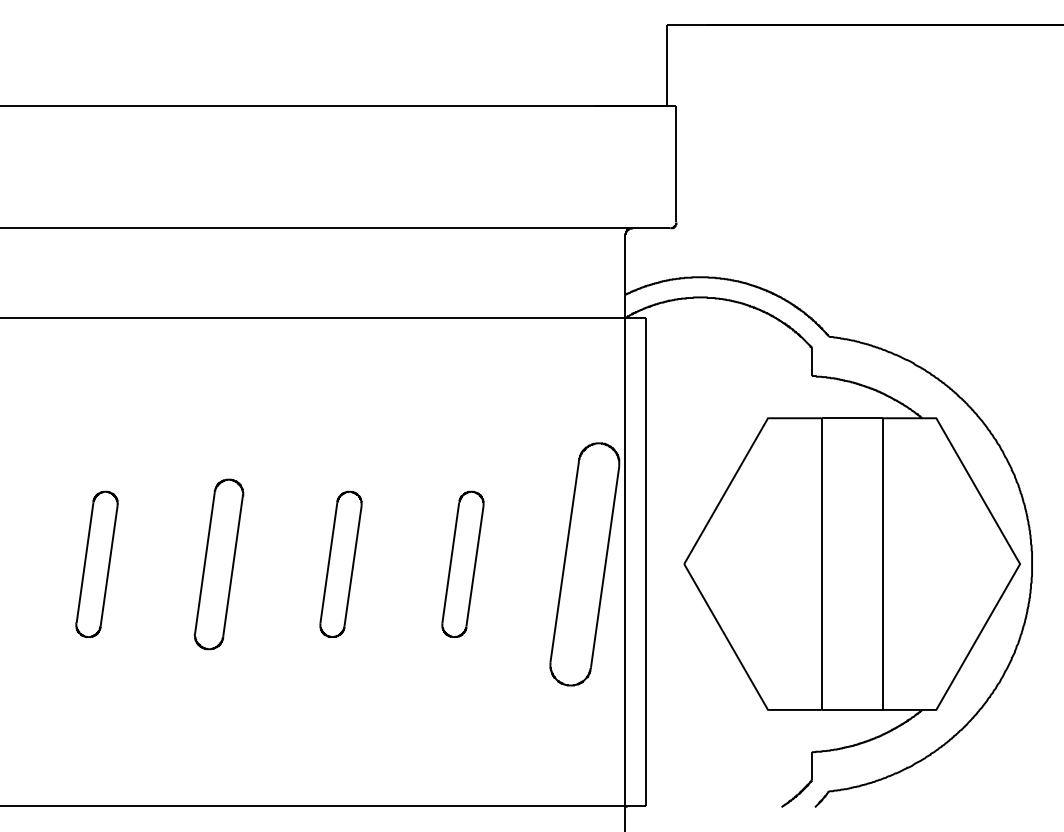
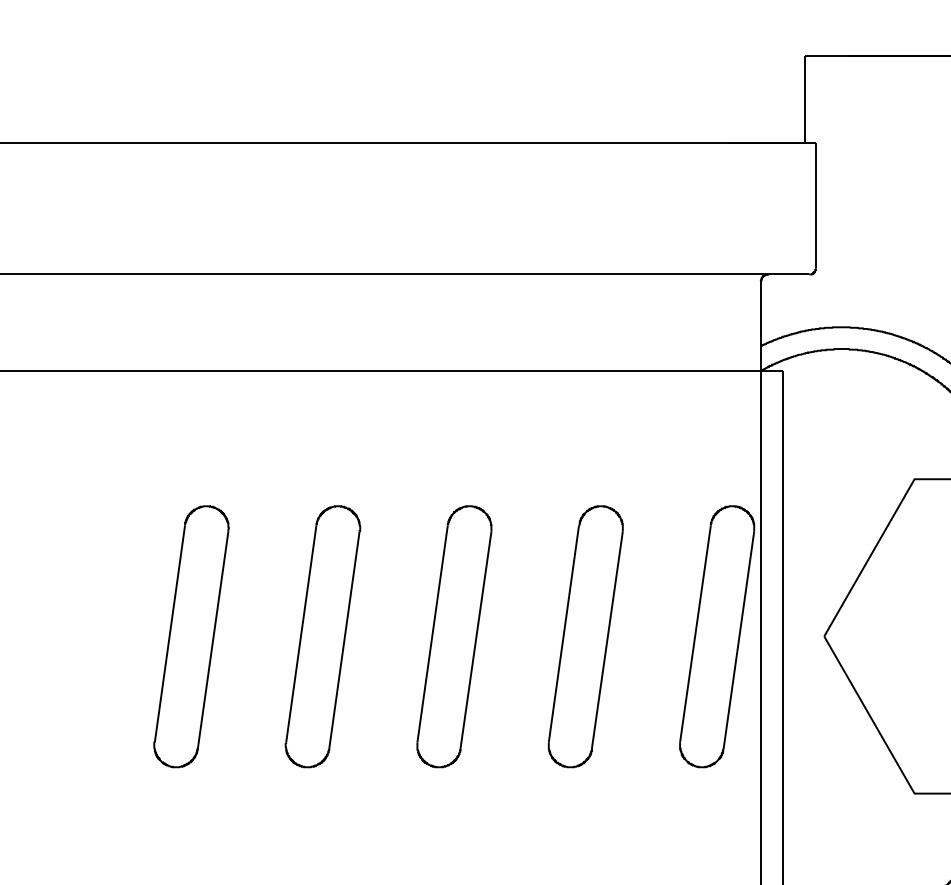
part: (96, 564) -> (190, 636), size x1.67
part: (218, 564) -> (322, 636), size x1.43
part: (340, 564) -> (453, 636), size x1.67
part: (462, 564) -> (585, 636), size x1.67

